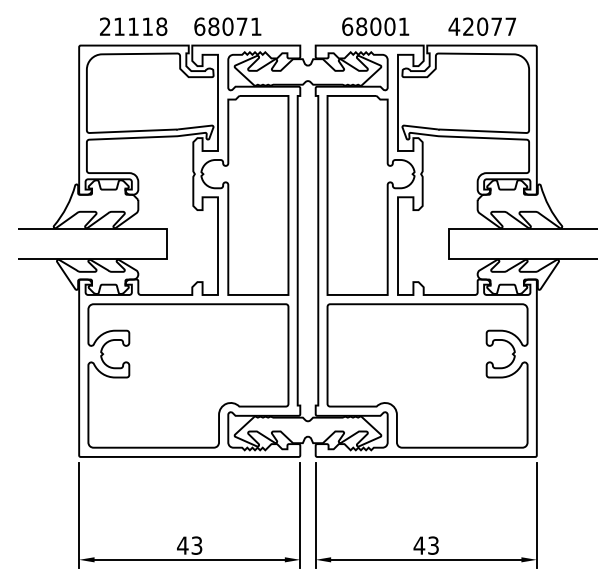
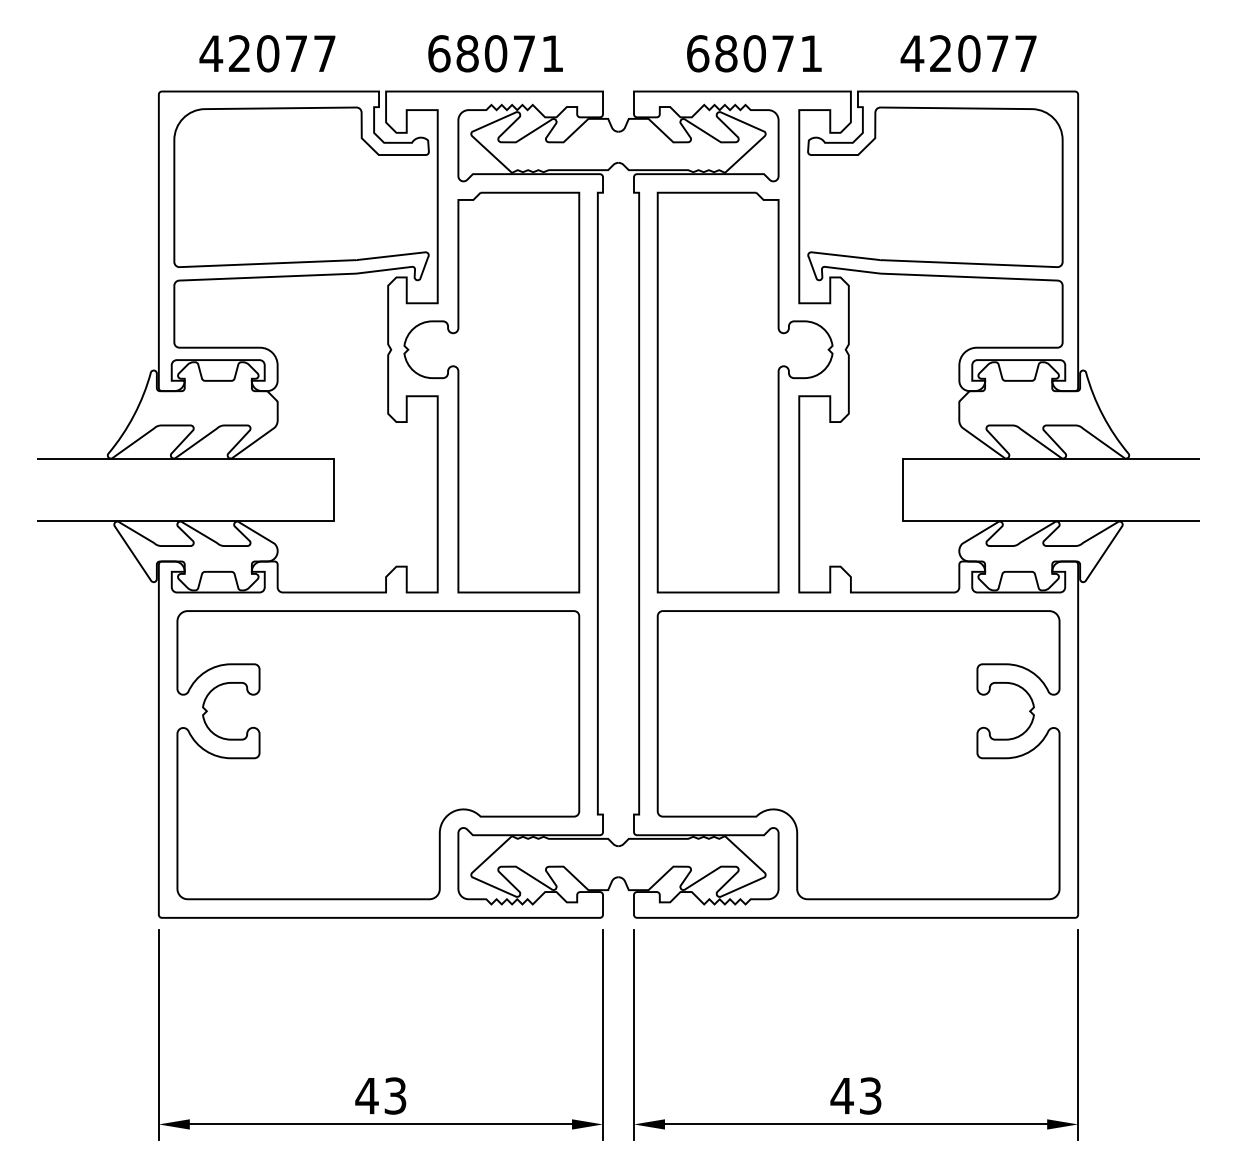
text: (133, 26) -> (267, 53), 21118 -> 42077
text: (227, 26) -> (494, 53), moved
text: (389, 26) -> (782, 53), 68001 -> 68071

